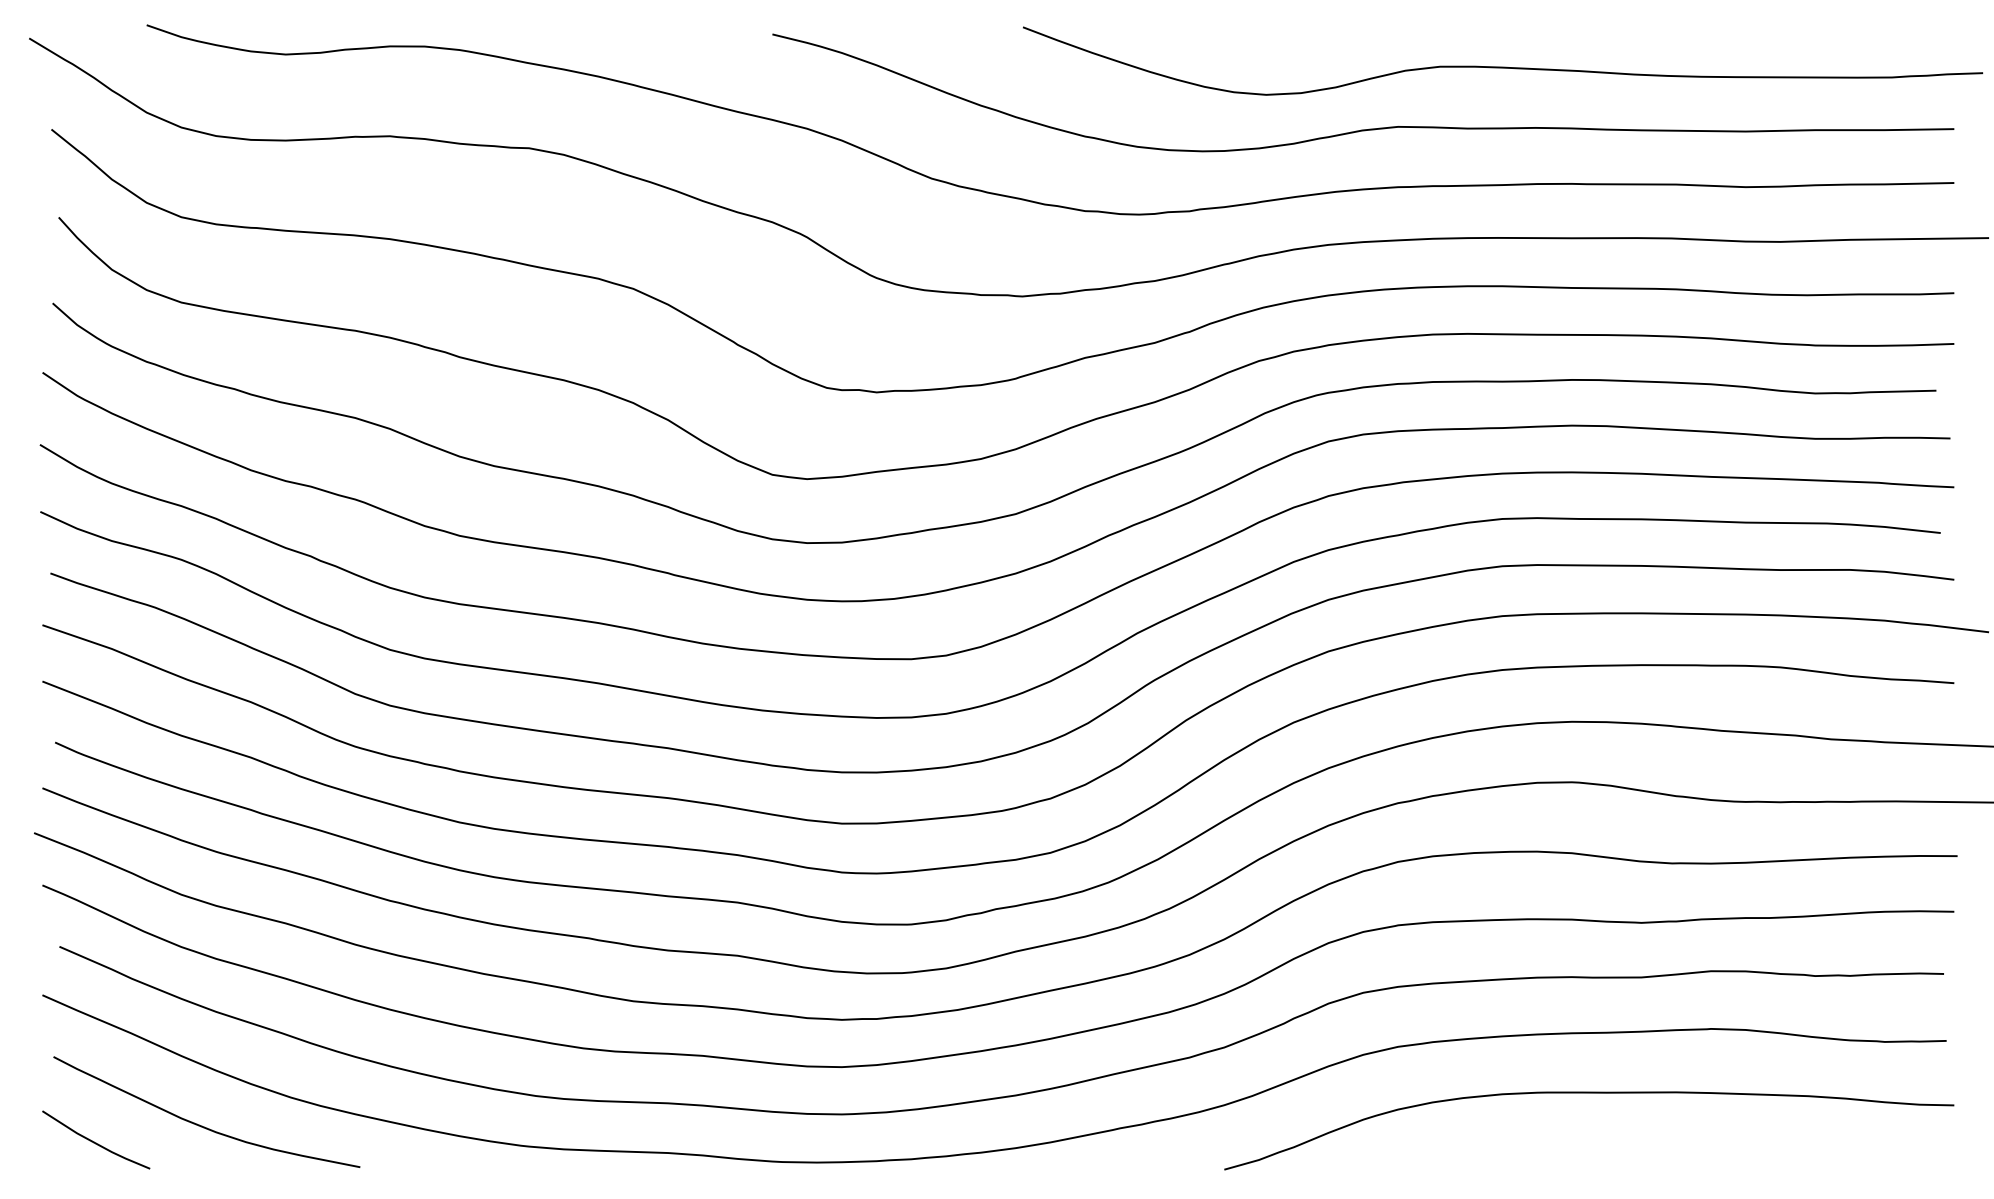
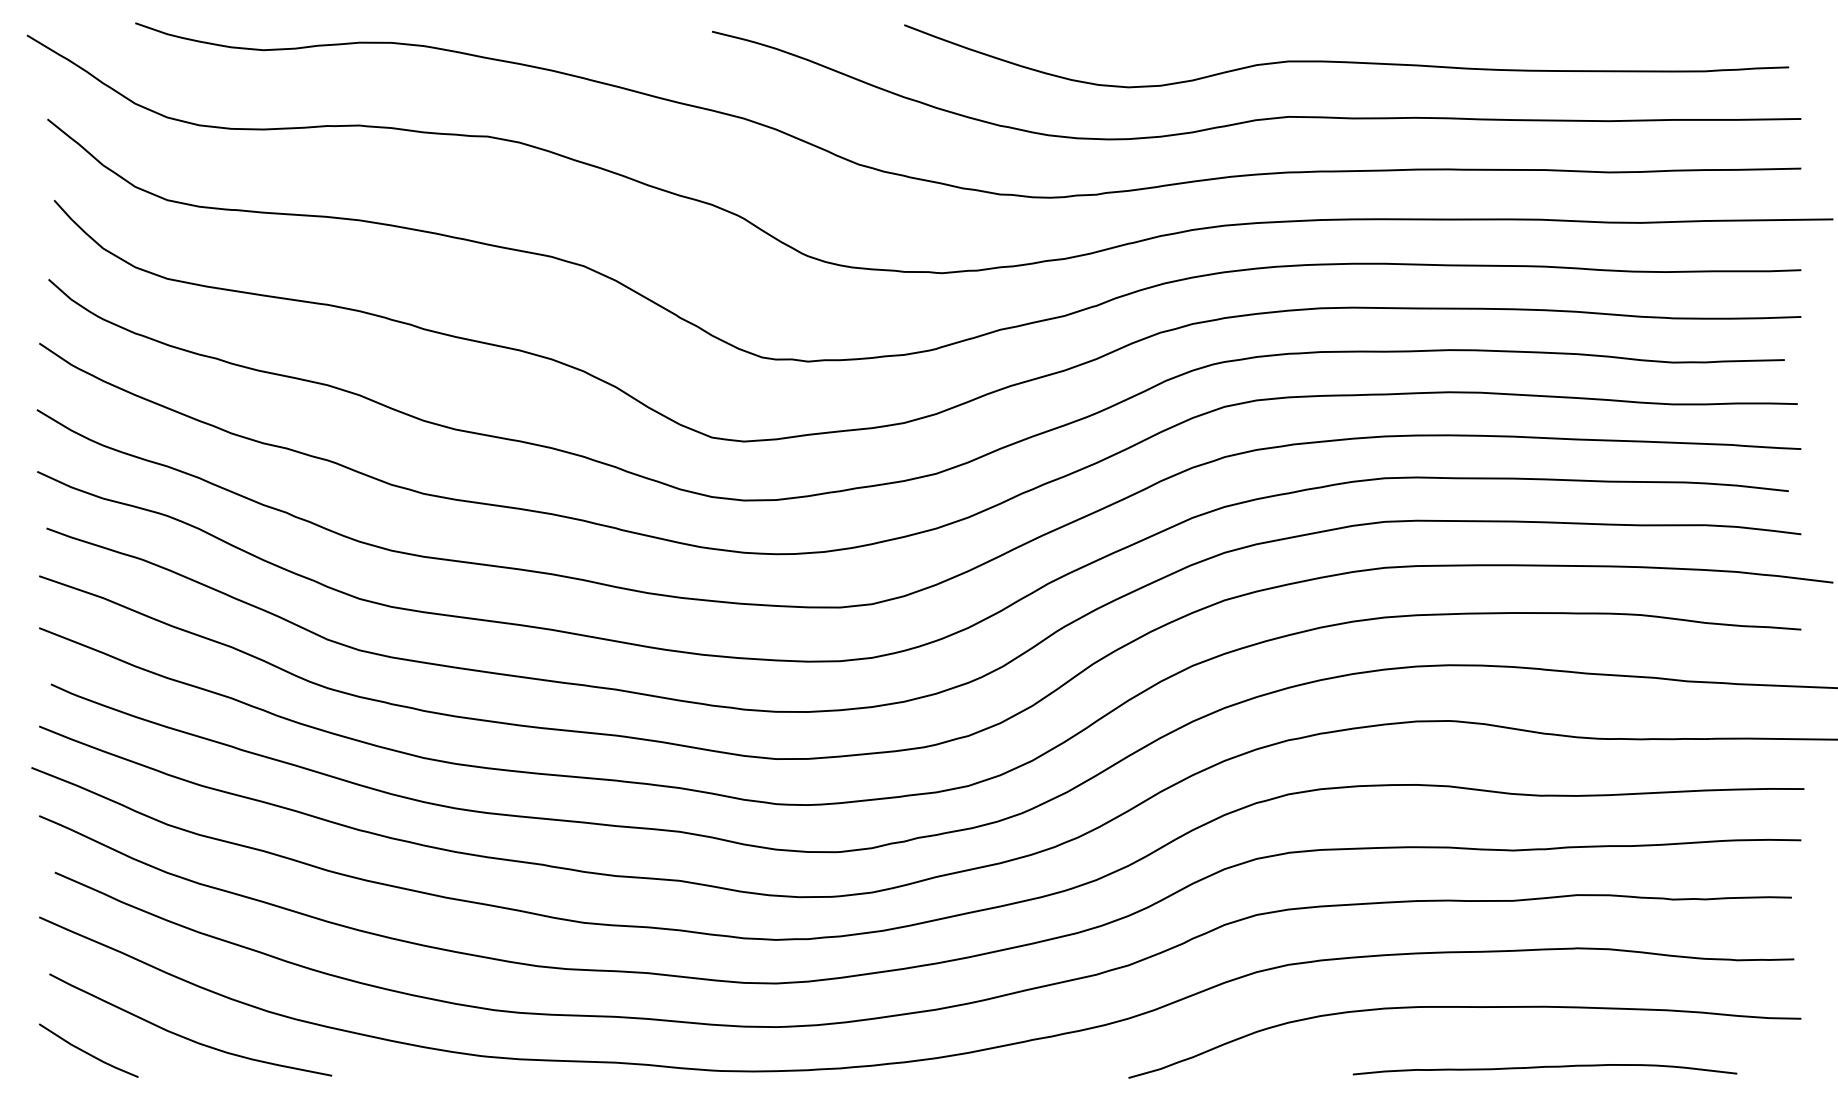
curve: (1503, 66) -> (1347, 61), moved
curve: (1675, 1158) -> (1544, 1067), added

